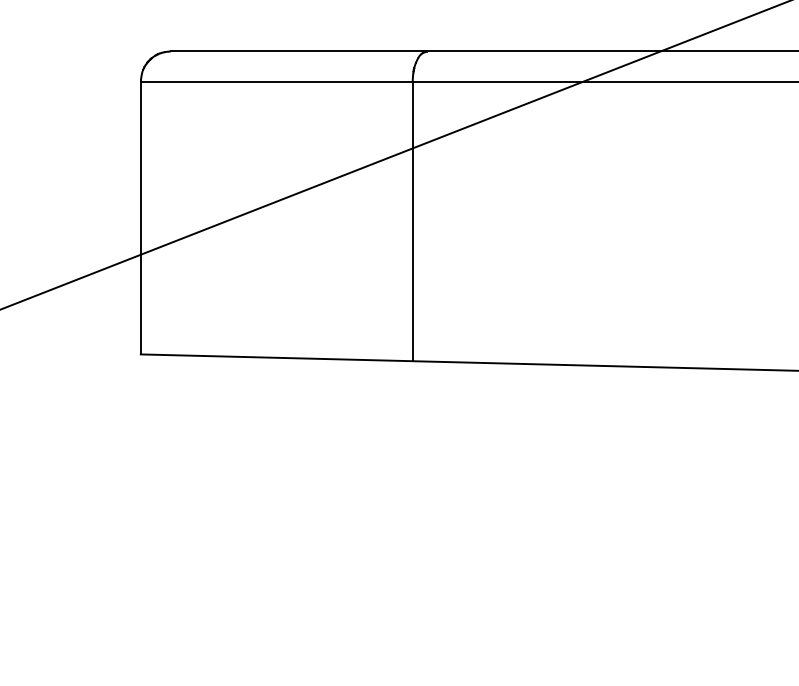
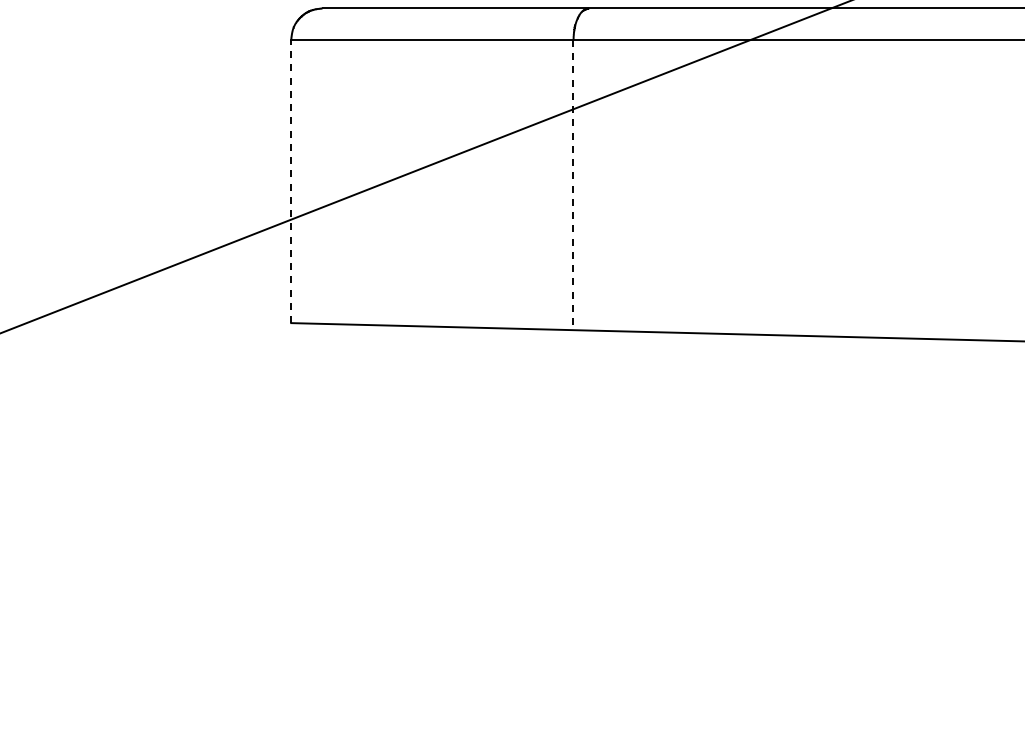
line: (141, 218) -> (291, 181), solid -> dashed
line: (412, 221) -> (573, 185), solid -> dashed

